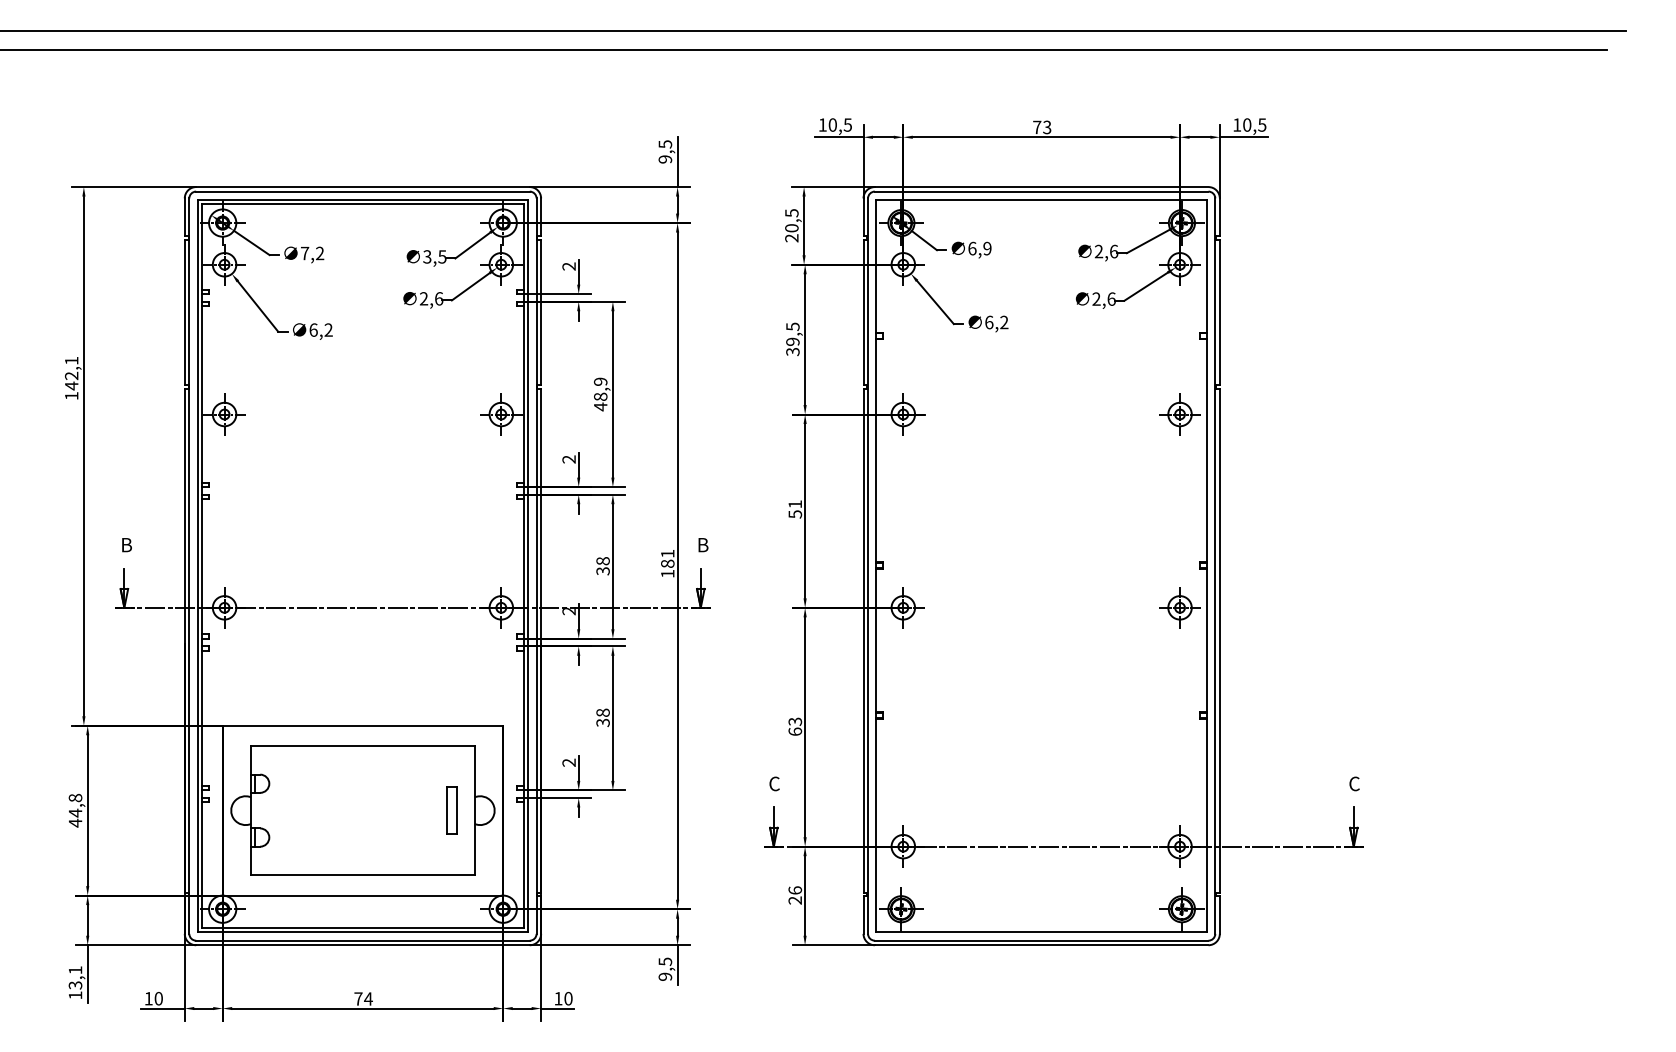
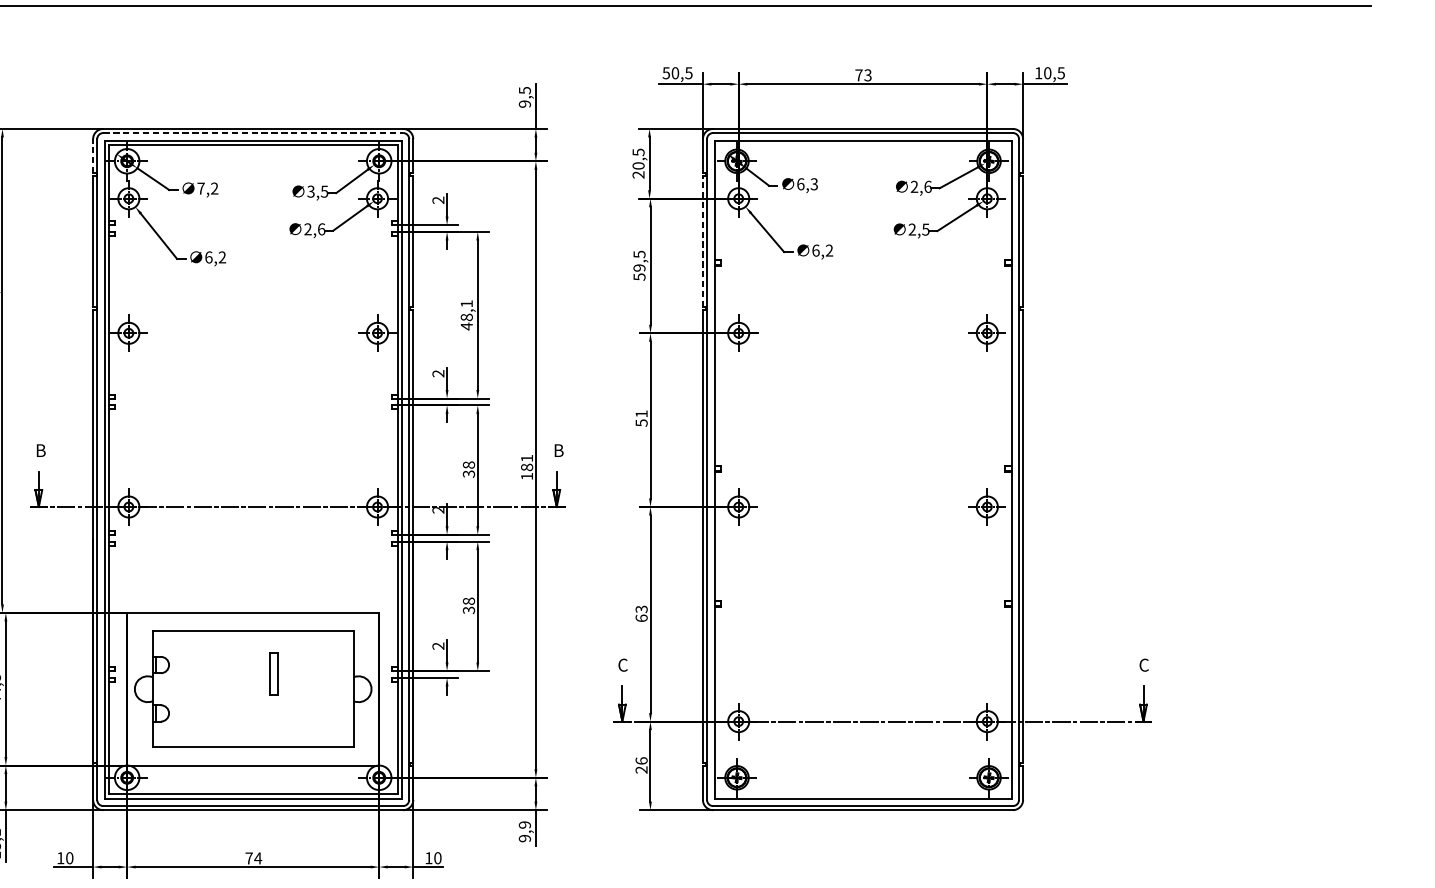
text: (822, 124) -> (666, 72), 10,5 -> 50,5
line: (362, 191) -> (252, 132), solid -> dashed
line: (184, 217) -> (92, 156), solid -> dashed
text: (987, 248) -> (814, 184), 6,9 -> 6,3
text: (1111, 298) -> (925, 229), 2,6 -> 2,5
line: (863, 312) -> (702, 241), solid -> dashed
text: (792, 351) -> (639, 276), 39,5 -> 59,5
text: (600, 381) -> (466, 303), 48,9 -> 48,1
part: (451, 810) -> (273, 673), moved
text: (665, 961) -> (525, 824), 9,5 -> 9,9

